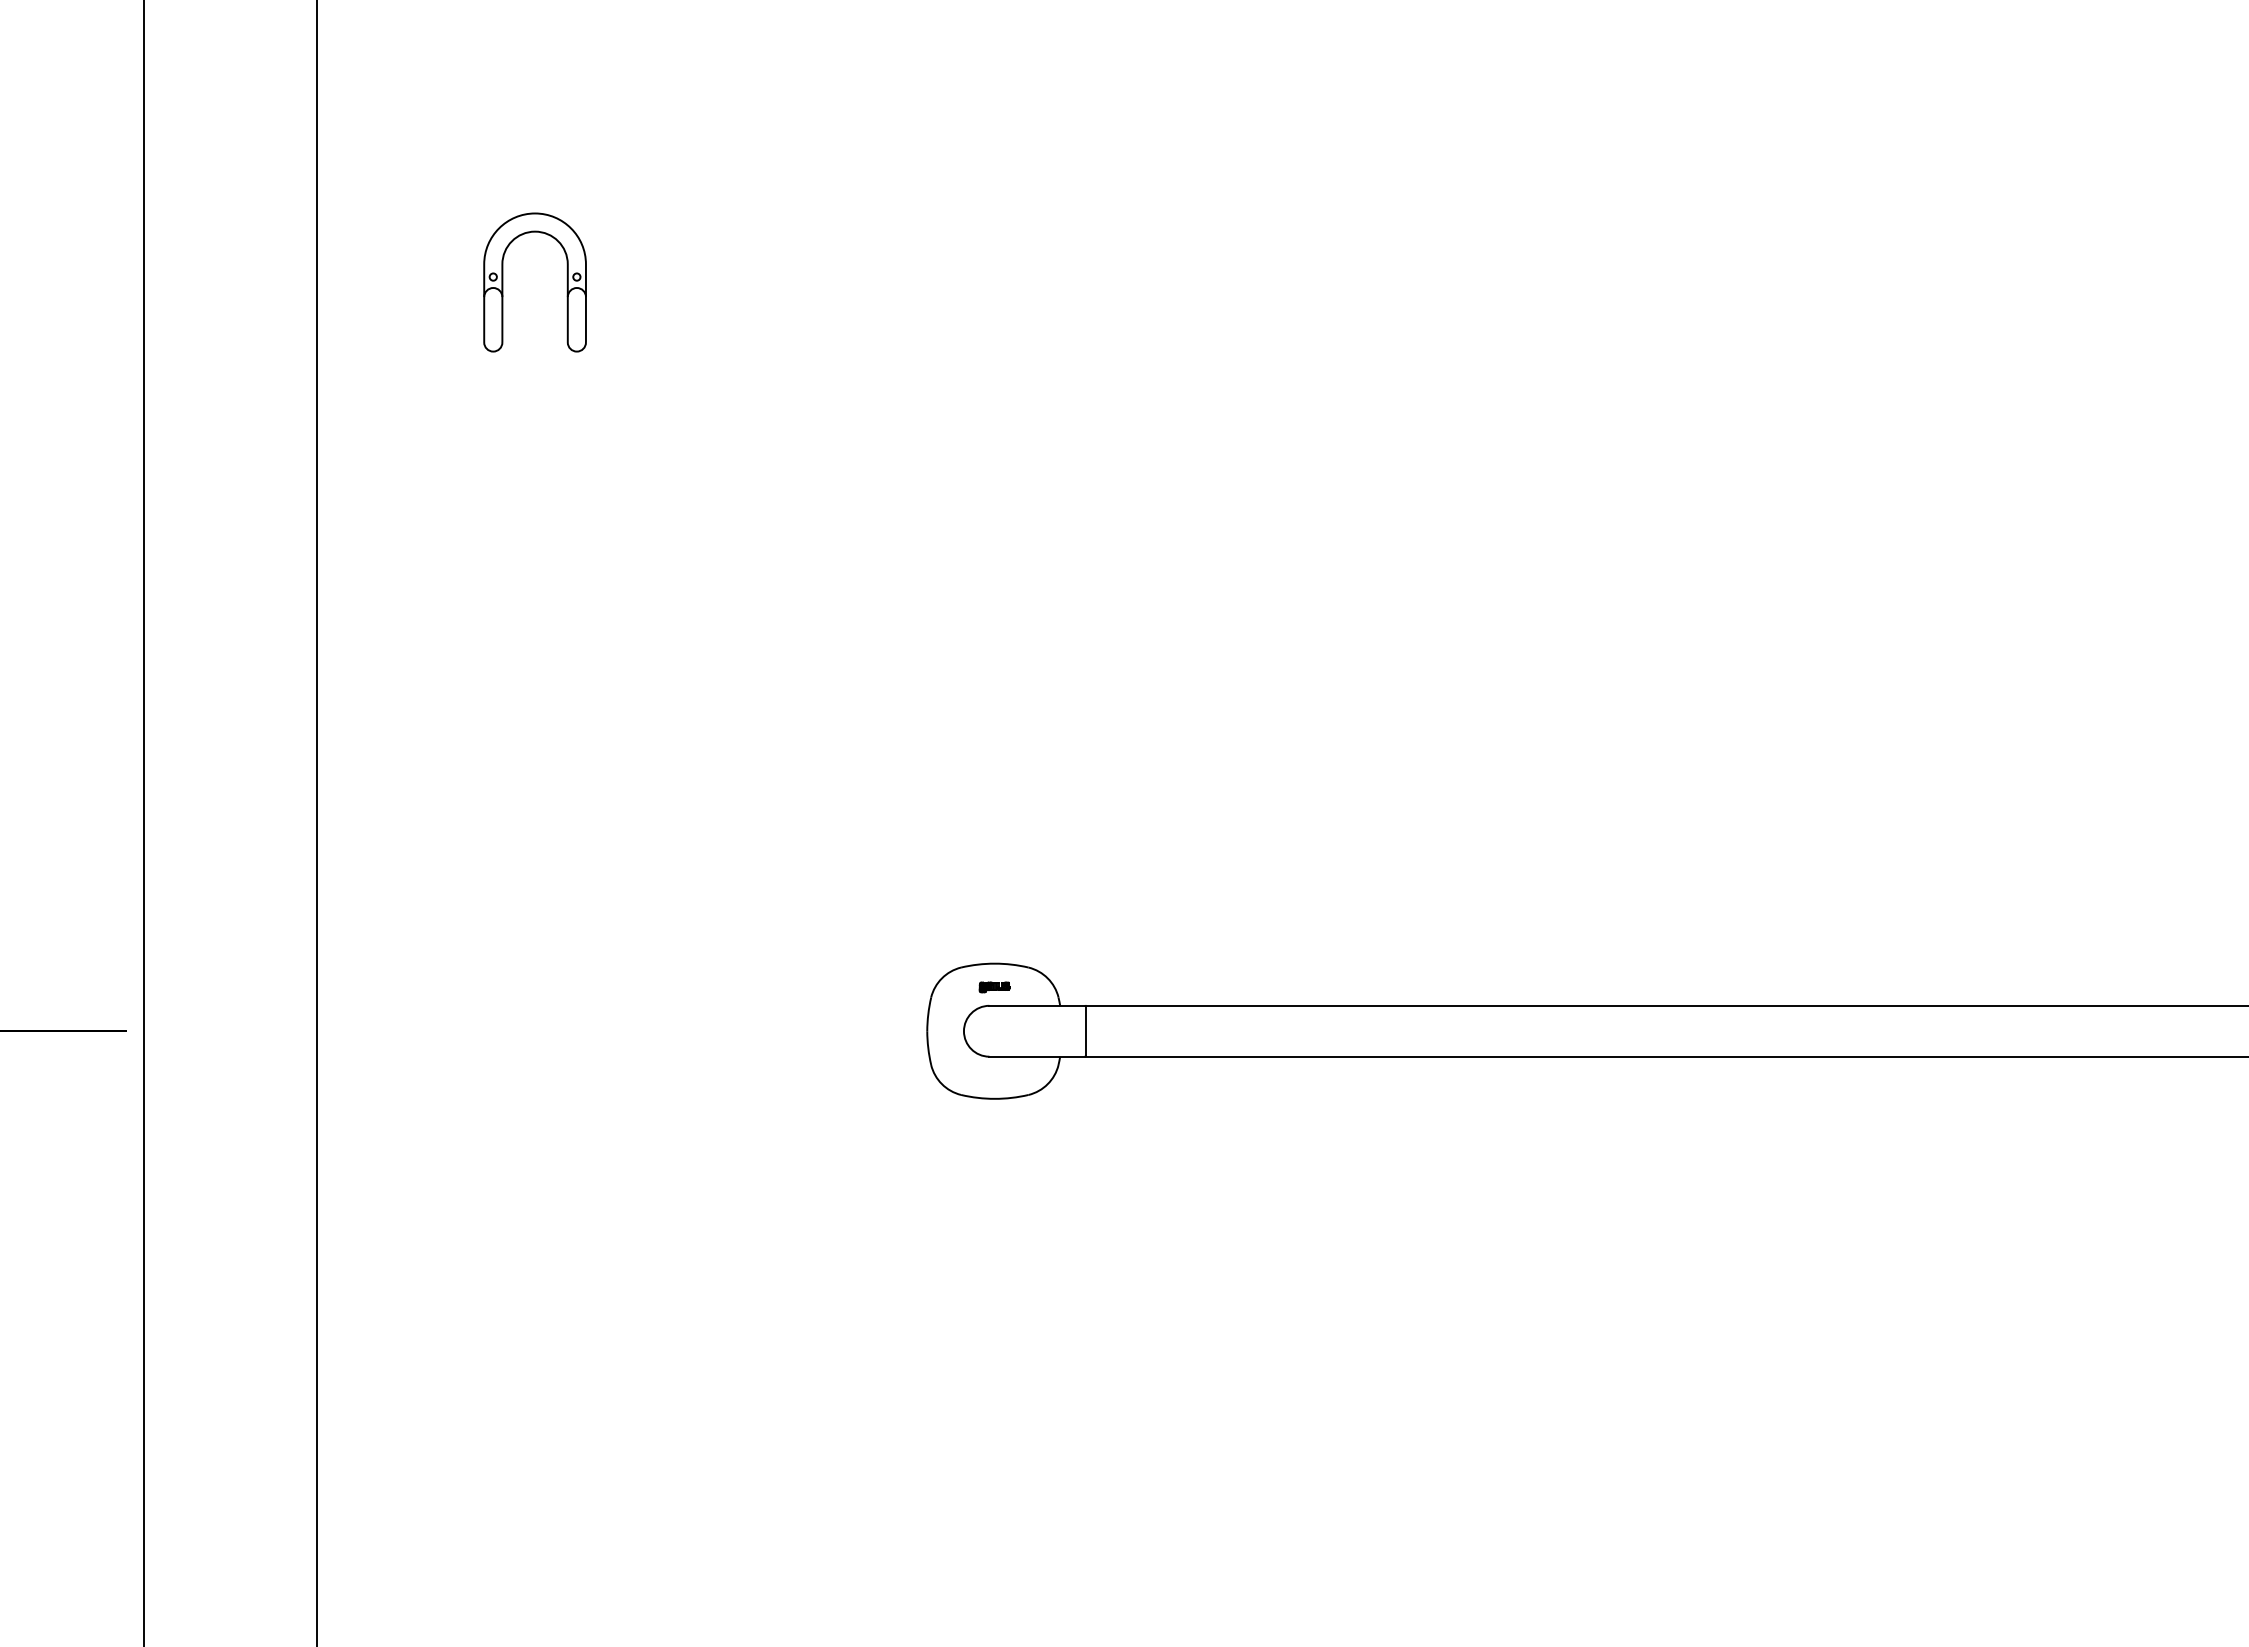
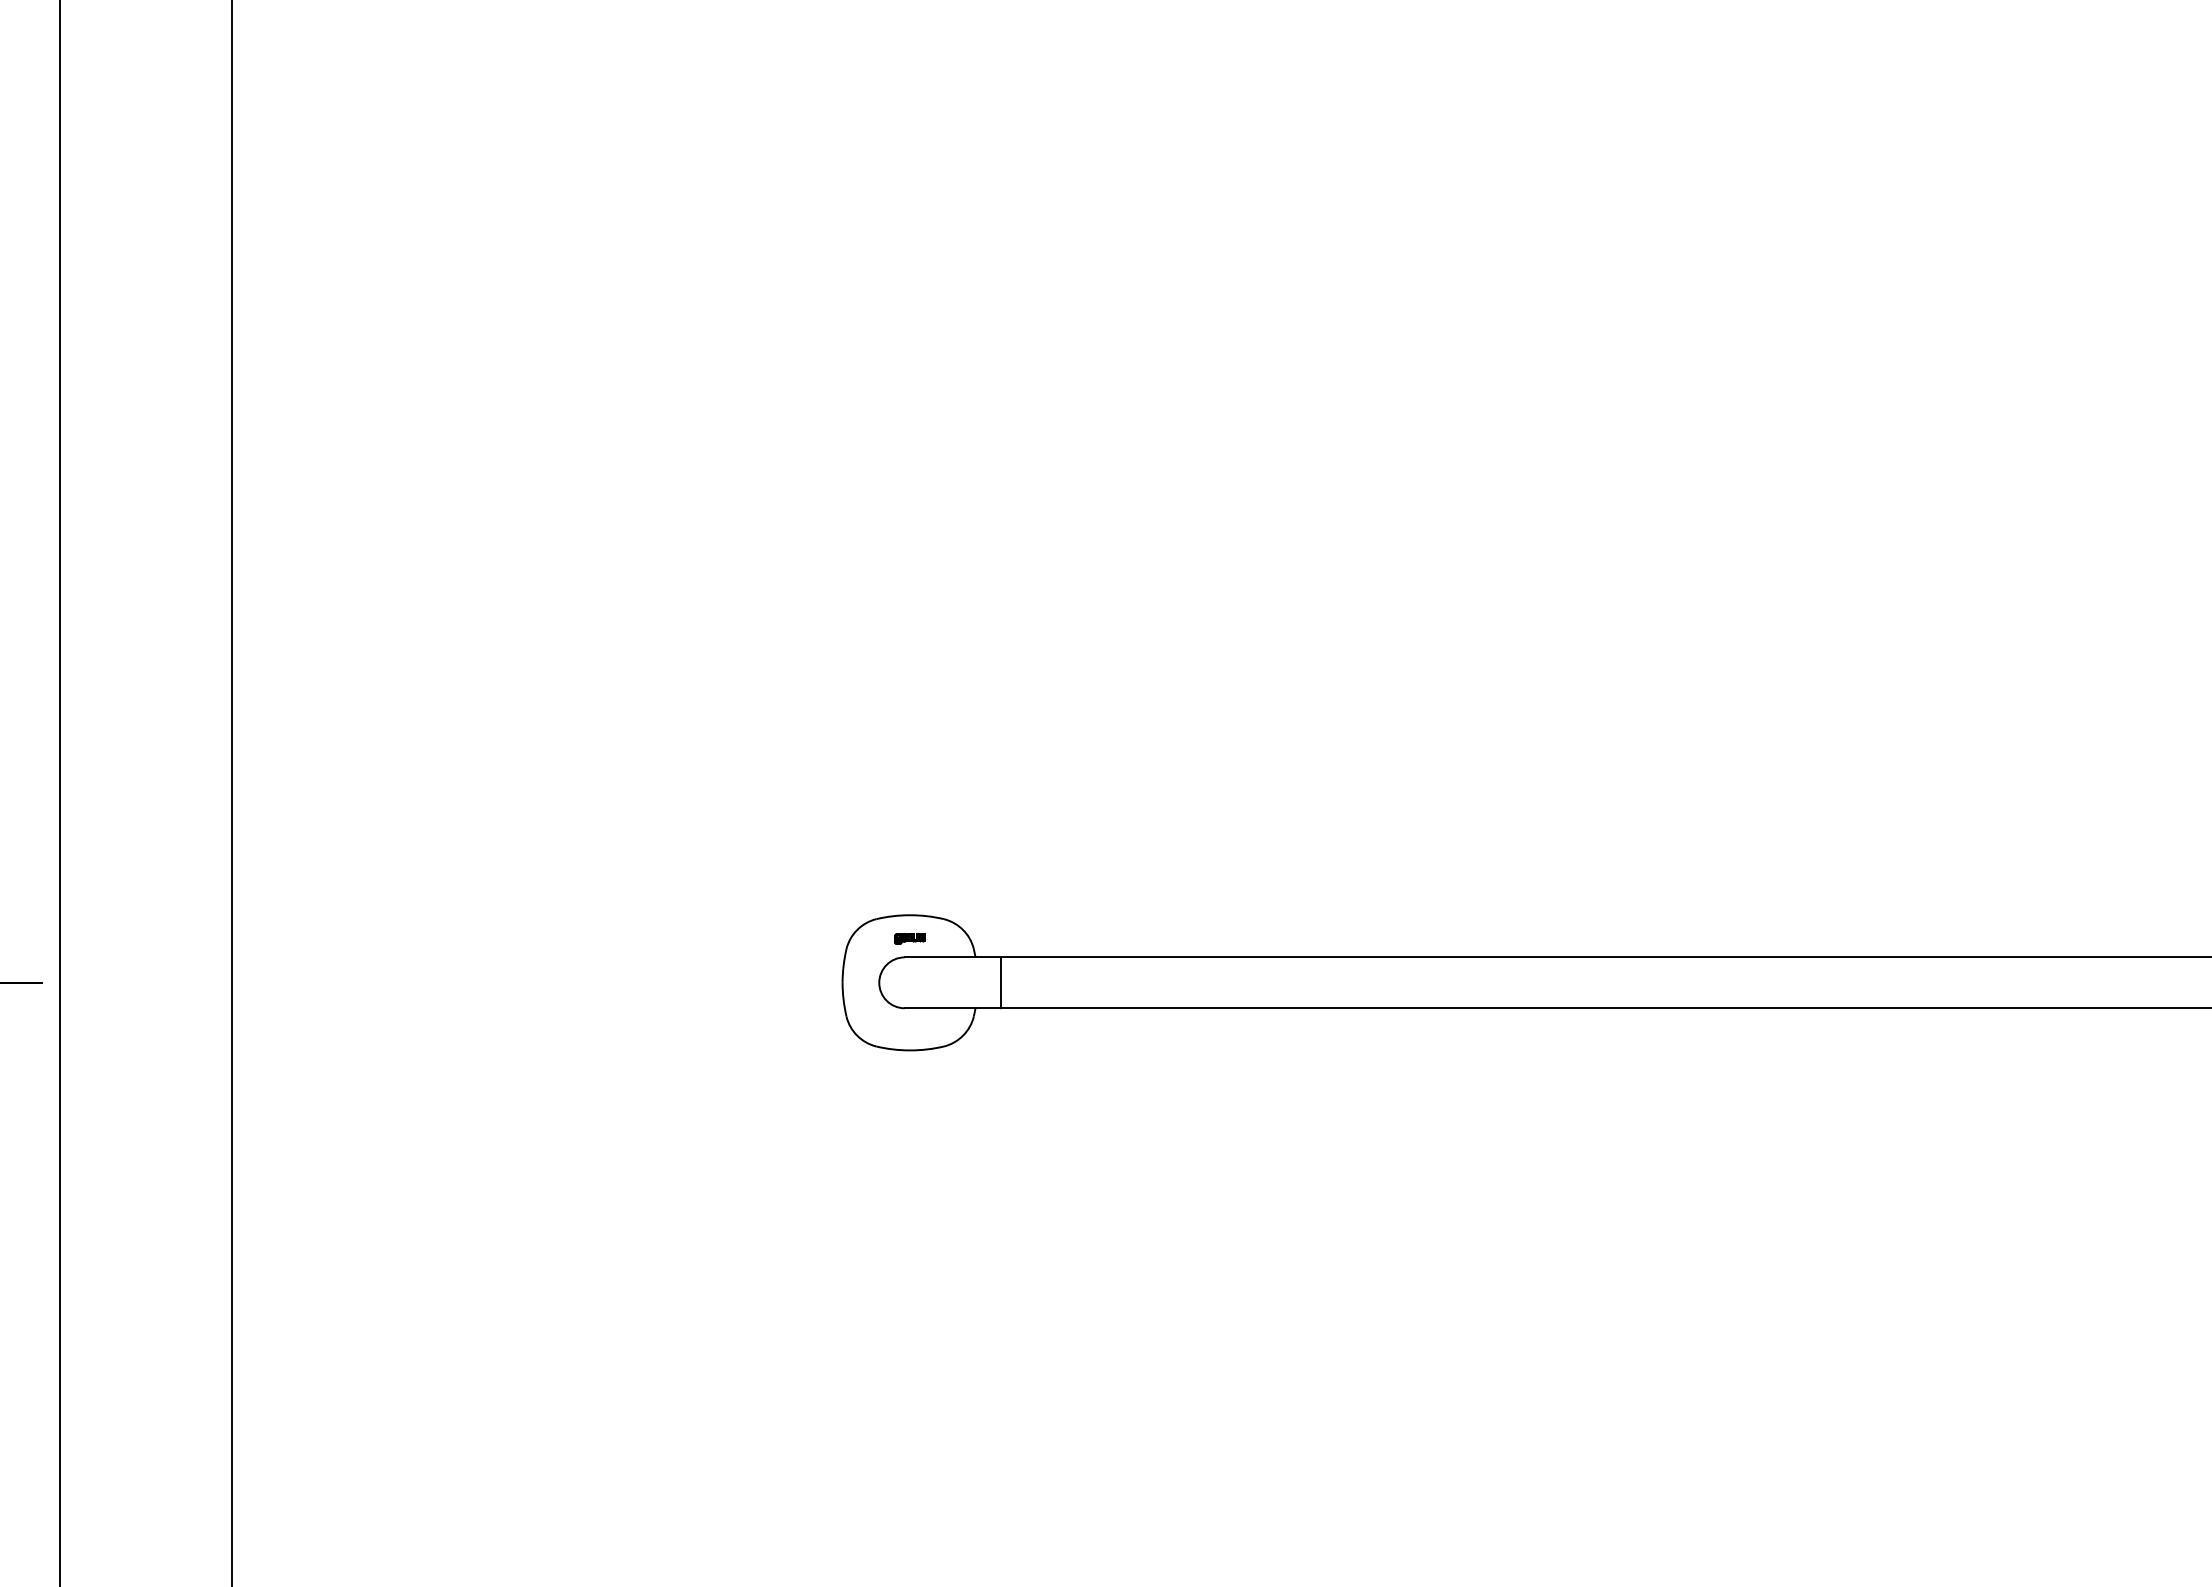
part: (503, 282) -> (418, 234), removed

